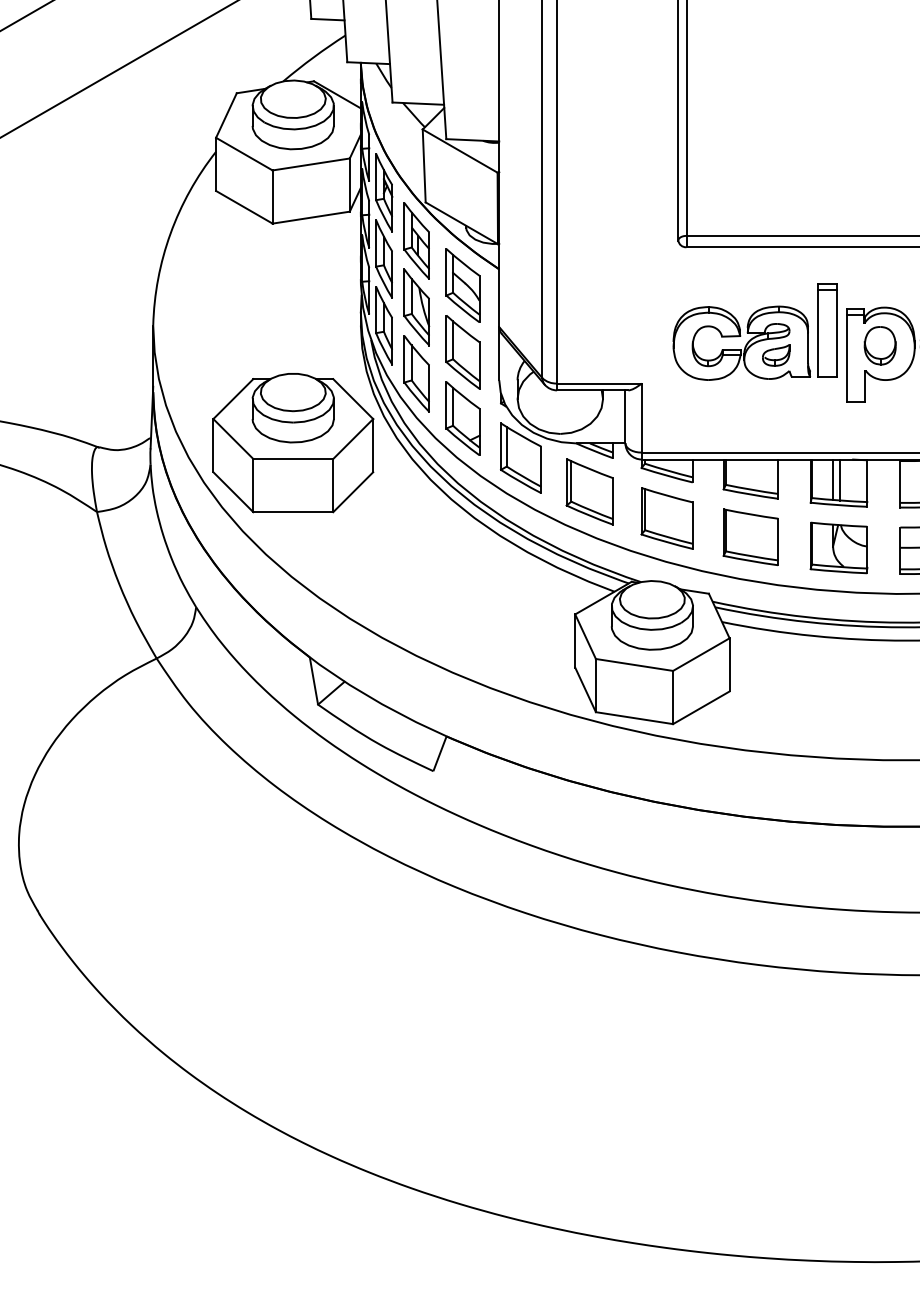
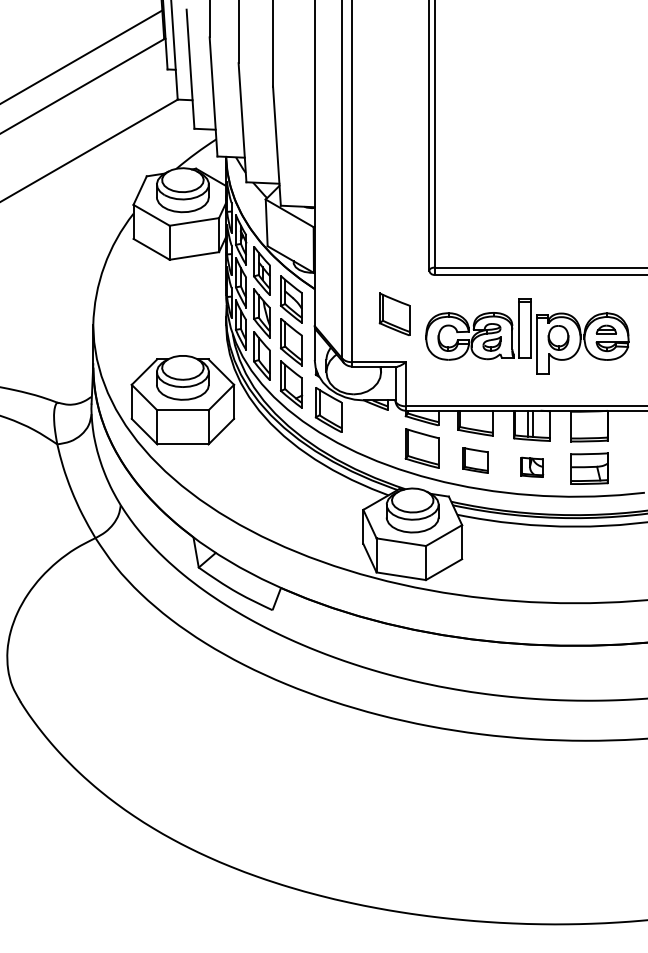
part: (589, 490) -> (394, 313), moved
part: (750, 537) -> (475, 460), size x0.7
part: (839, 548) -> (532, 467), size x0.6

